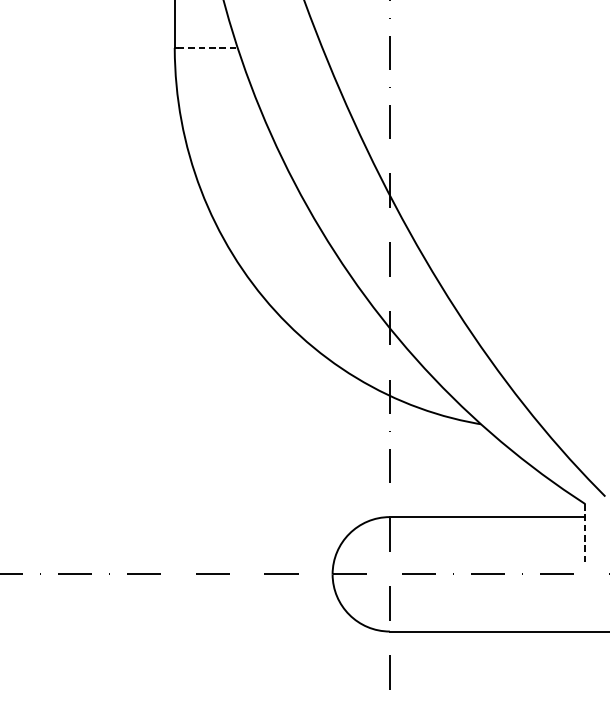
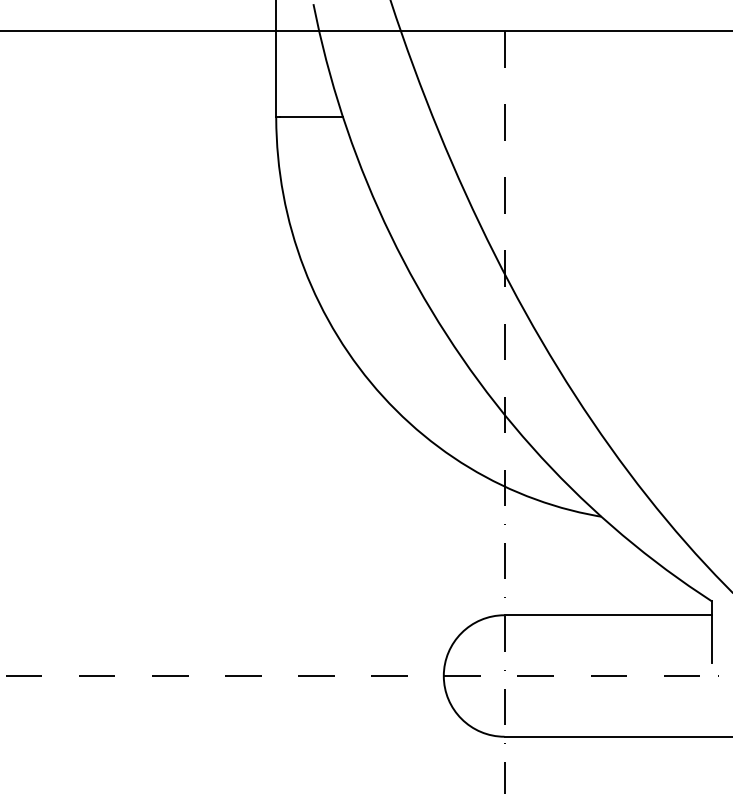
line: (207, 48) -> (311, 117), dashed -> solid
line: (584, 533) -> (711, 632), dashed -> solid

